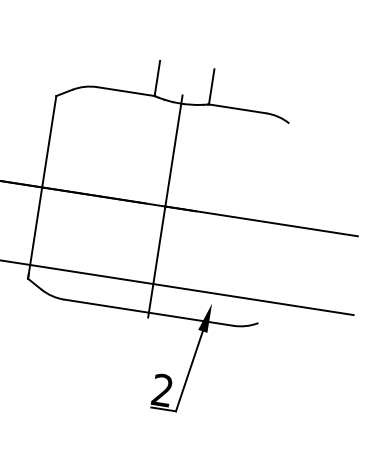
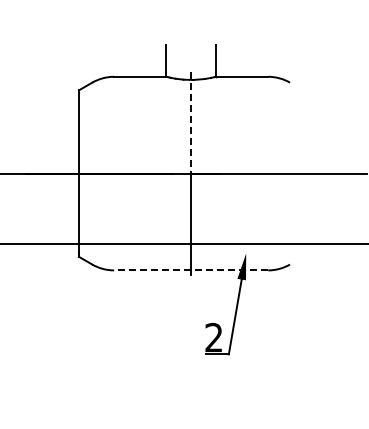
line: (174, 151) -> (191, 123), solid -> dashed
line: (148, 312) -> (190, 270), solid -> dashed

